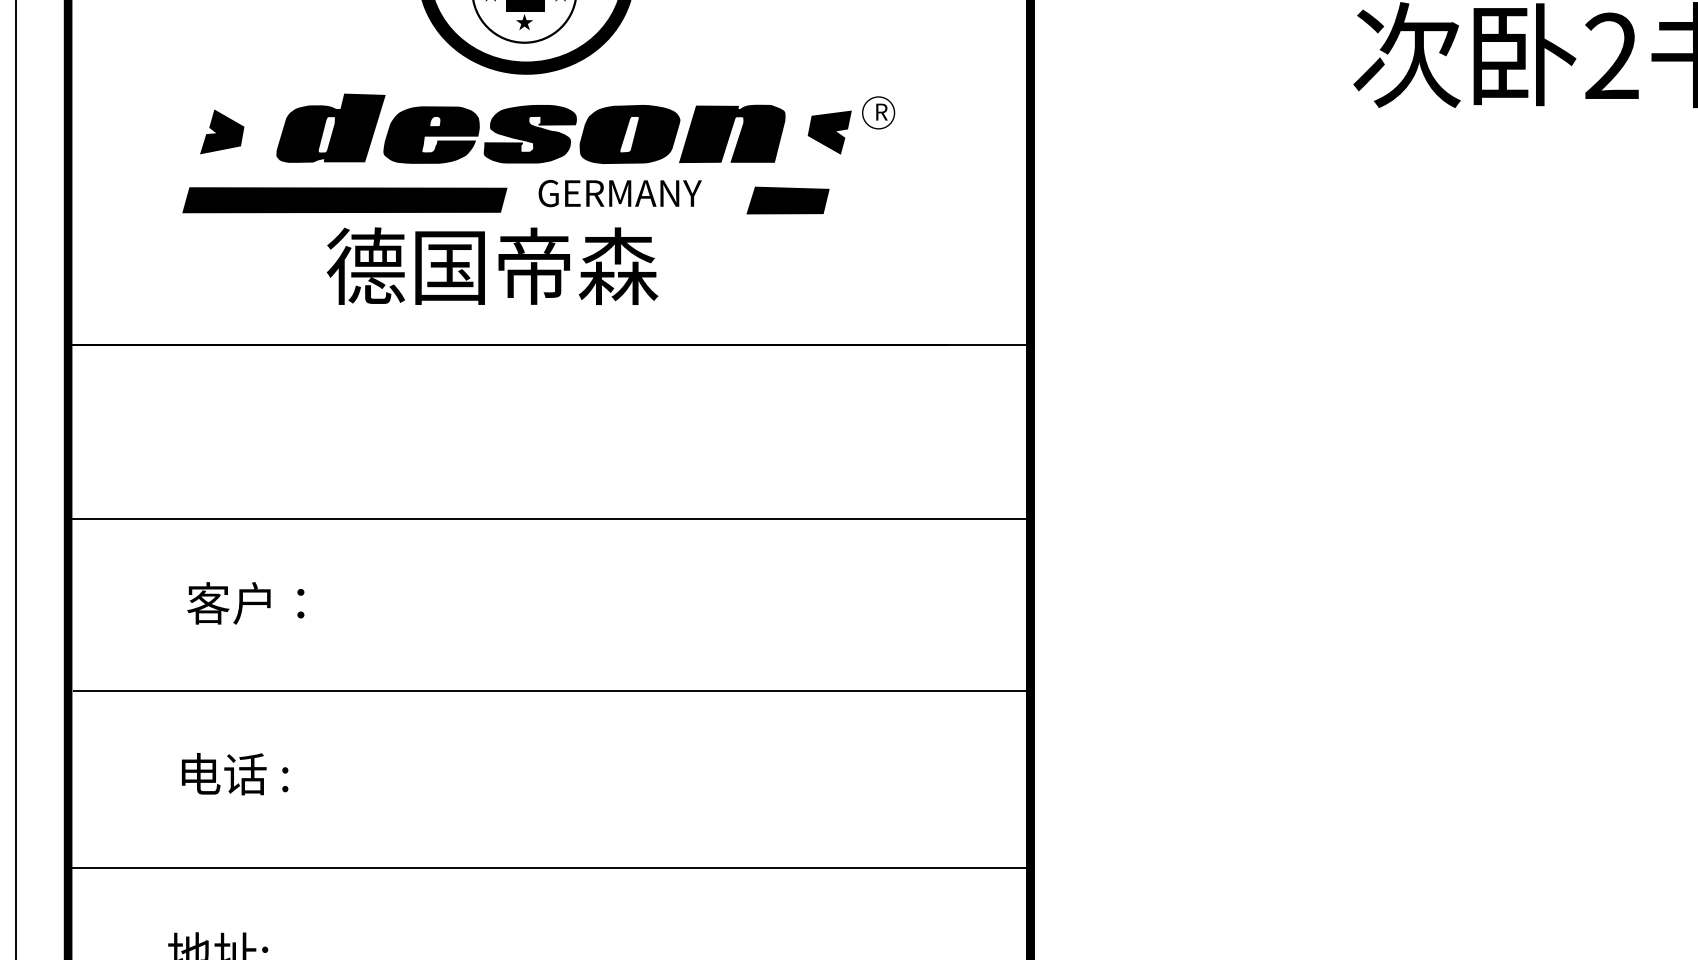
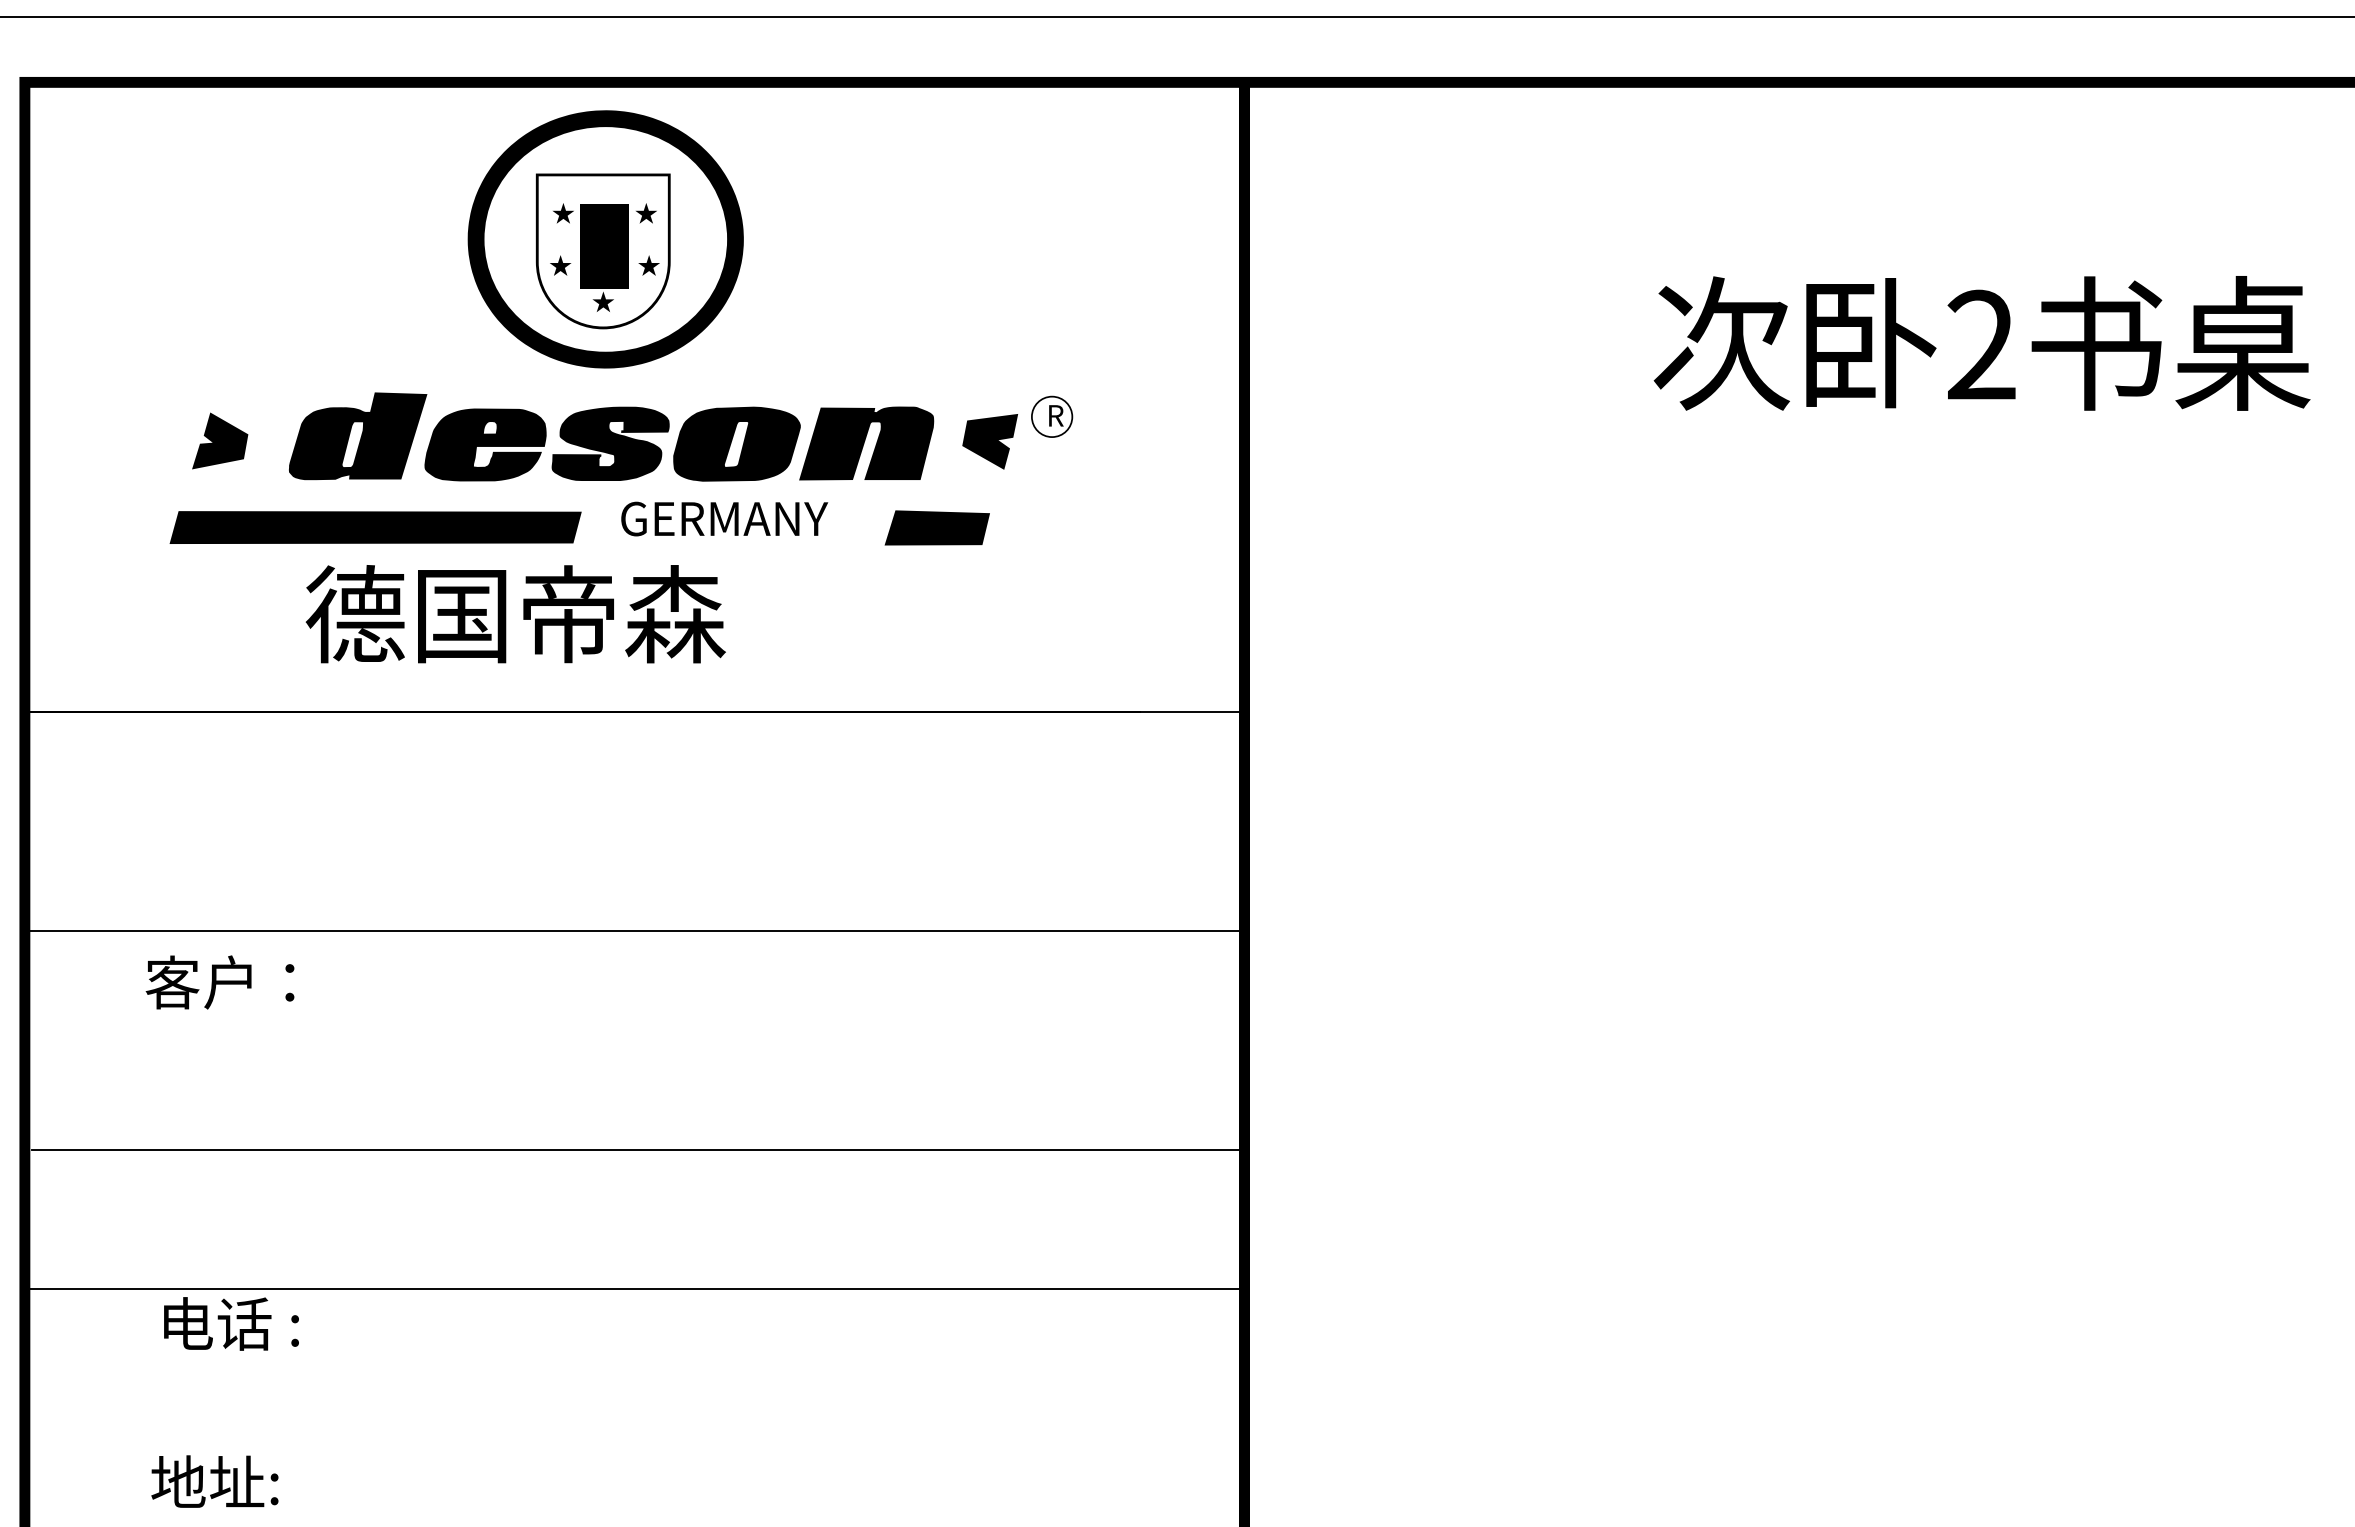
text: (492, 266) -> (515, 614), moved
text: (245, 603) -> (219, 982), moved
text: (235, 773) -> (231, 1323), moved
line: (549, 868) -> (634, 1289), moved

